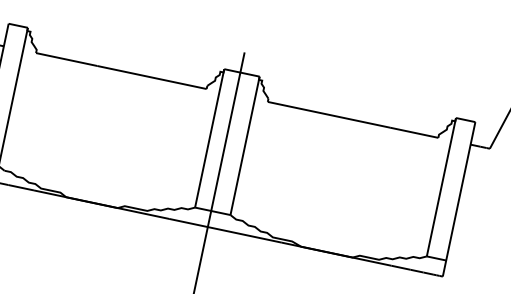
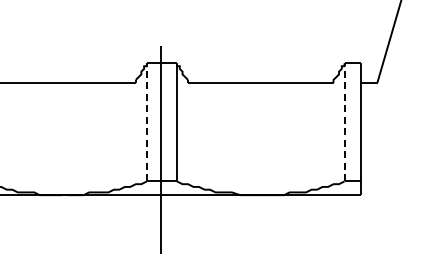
line: (209, 137) -> (146, 121), solid -> dashed
line: (441, 186) -> (344, 121), solid -> dashed

